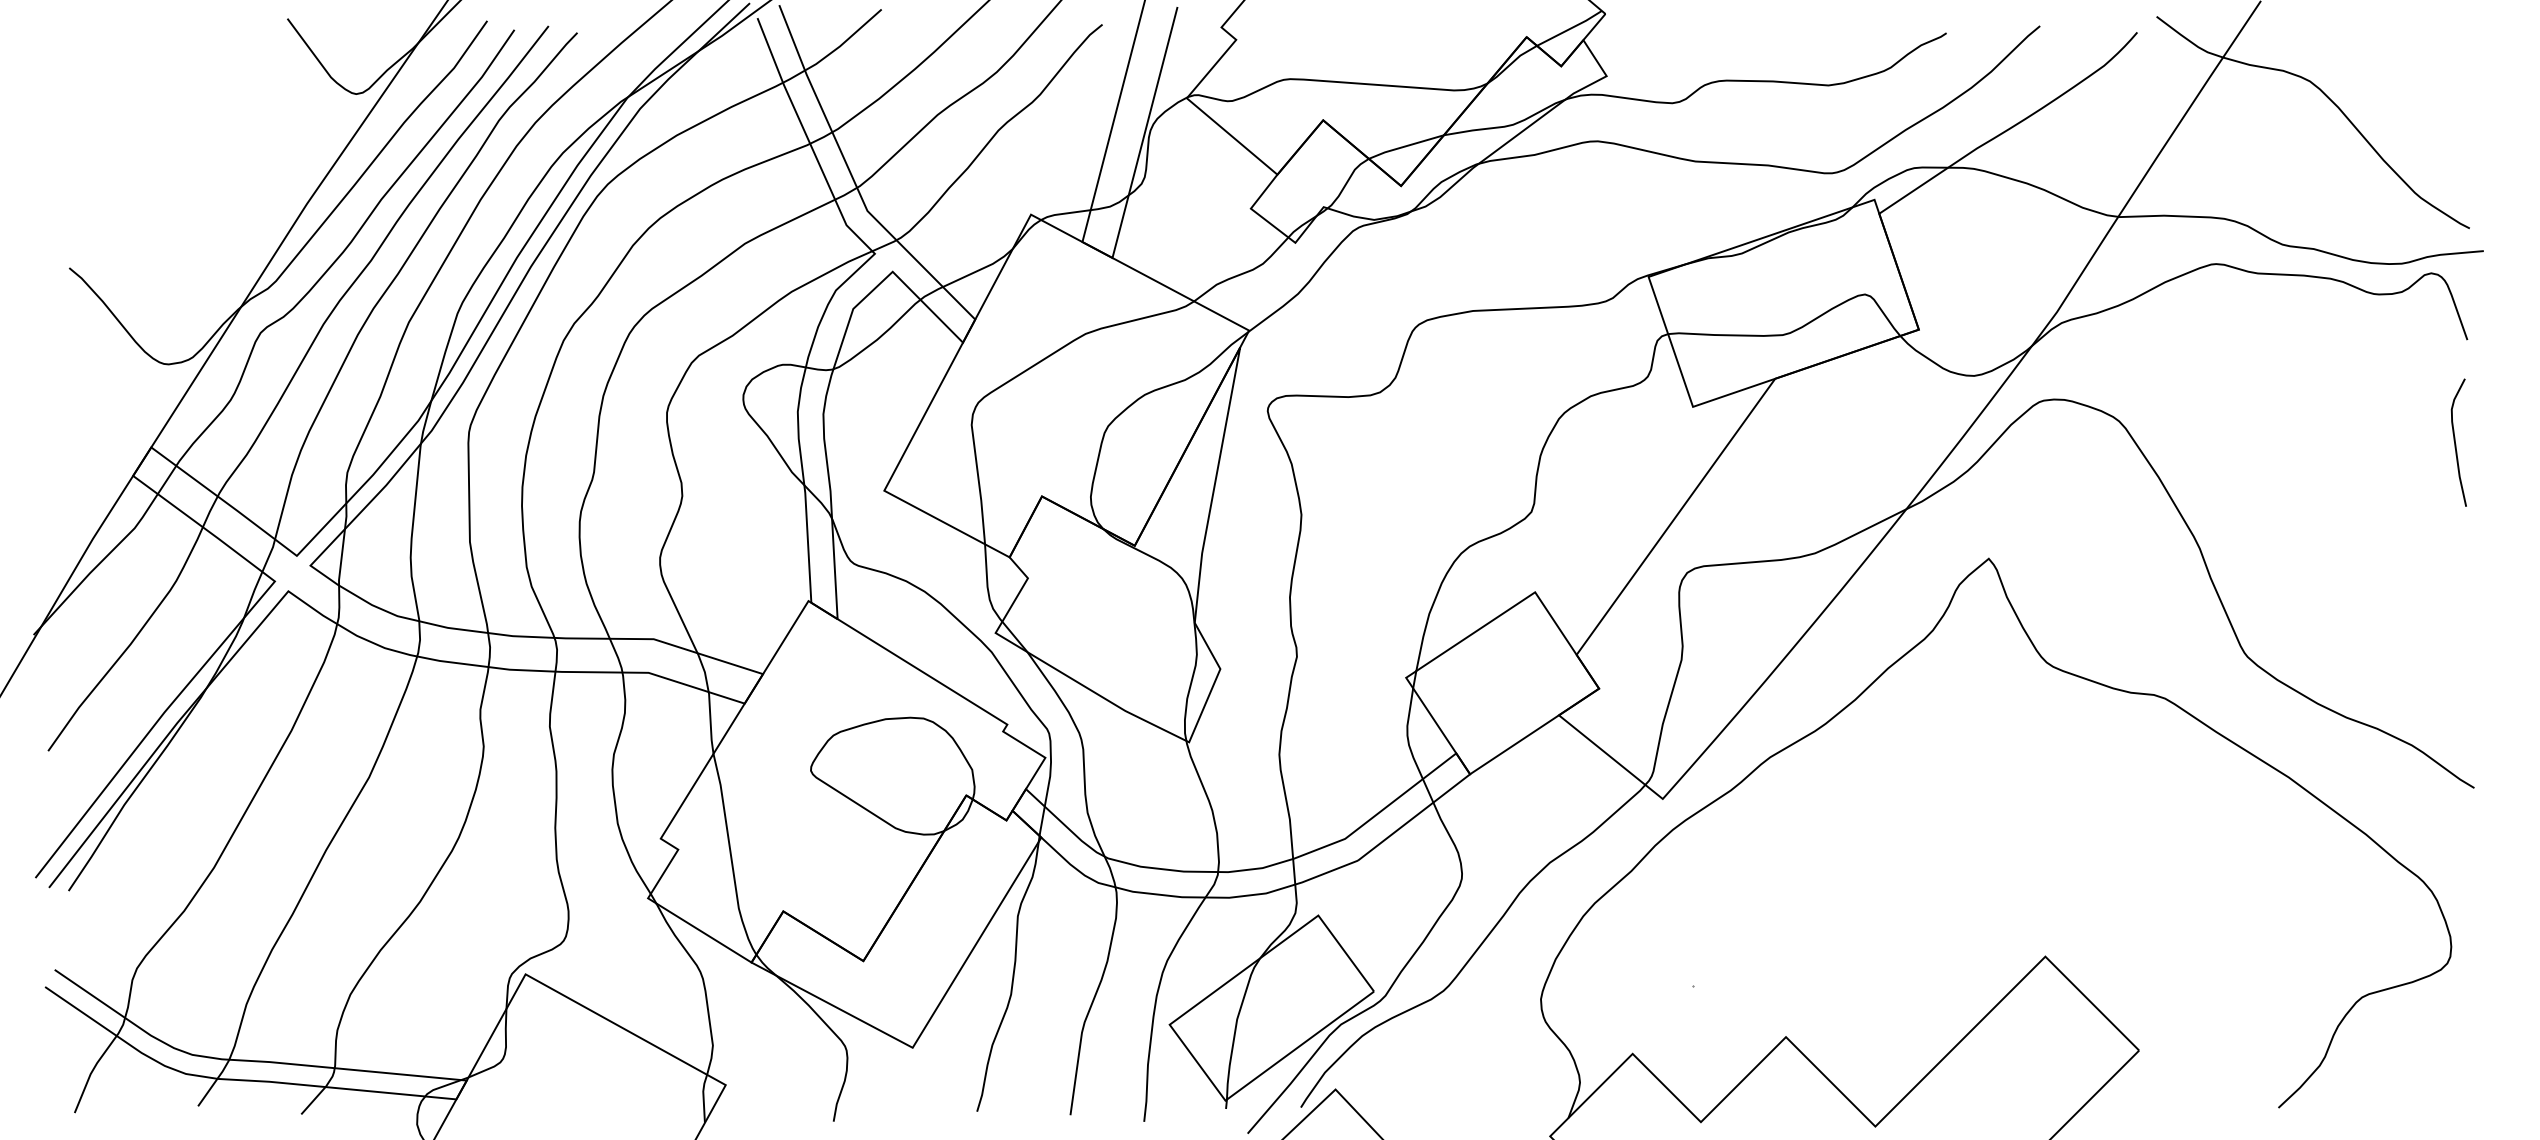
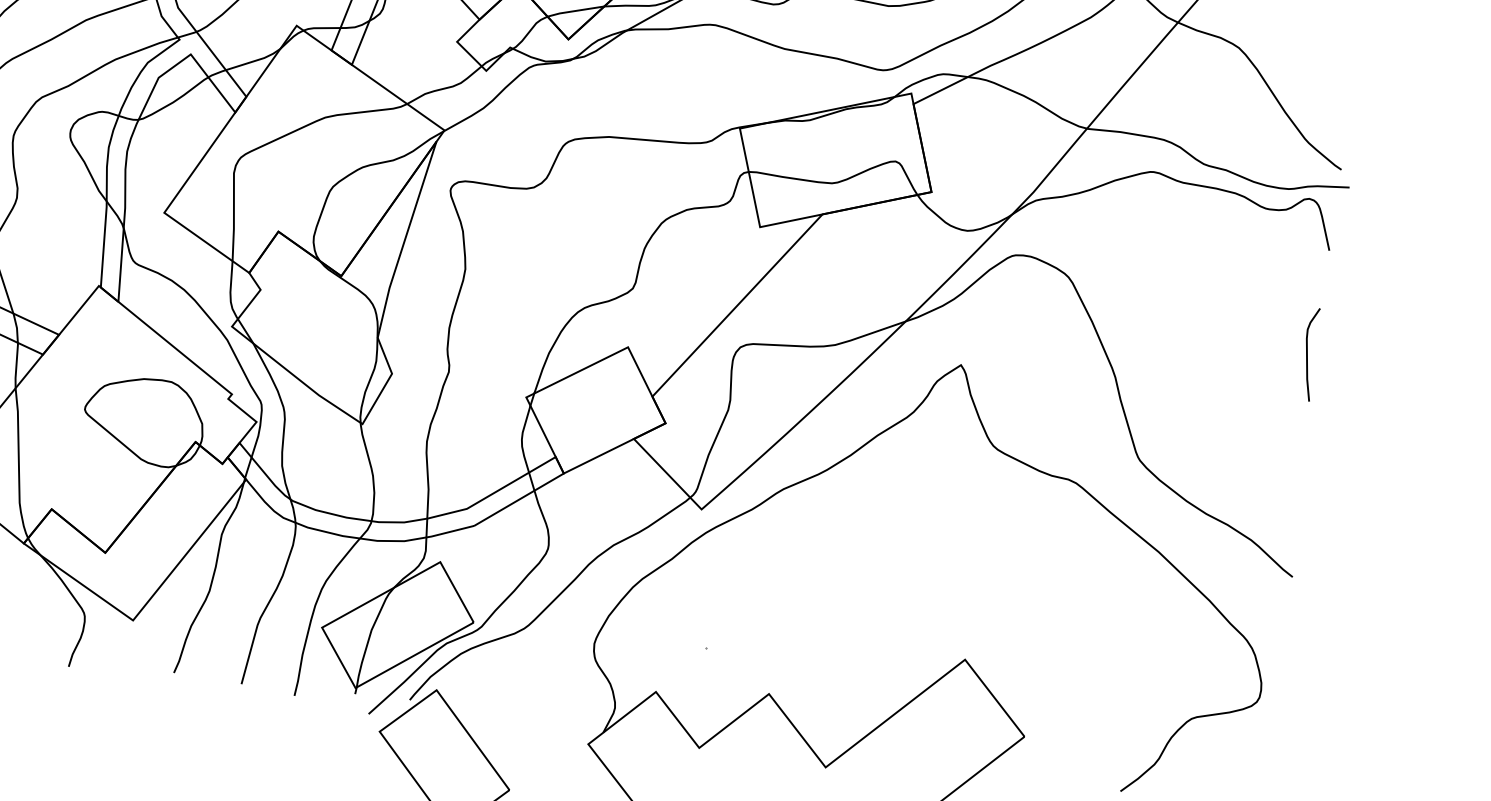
curve: (2456, 444) -> (1307, 355), moved

